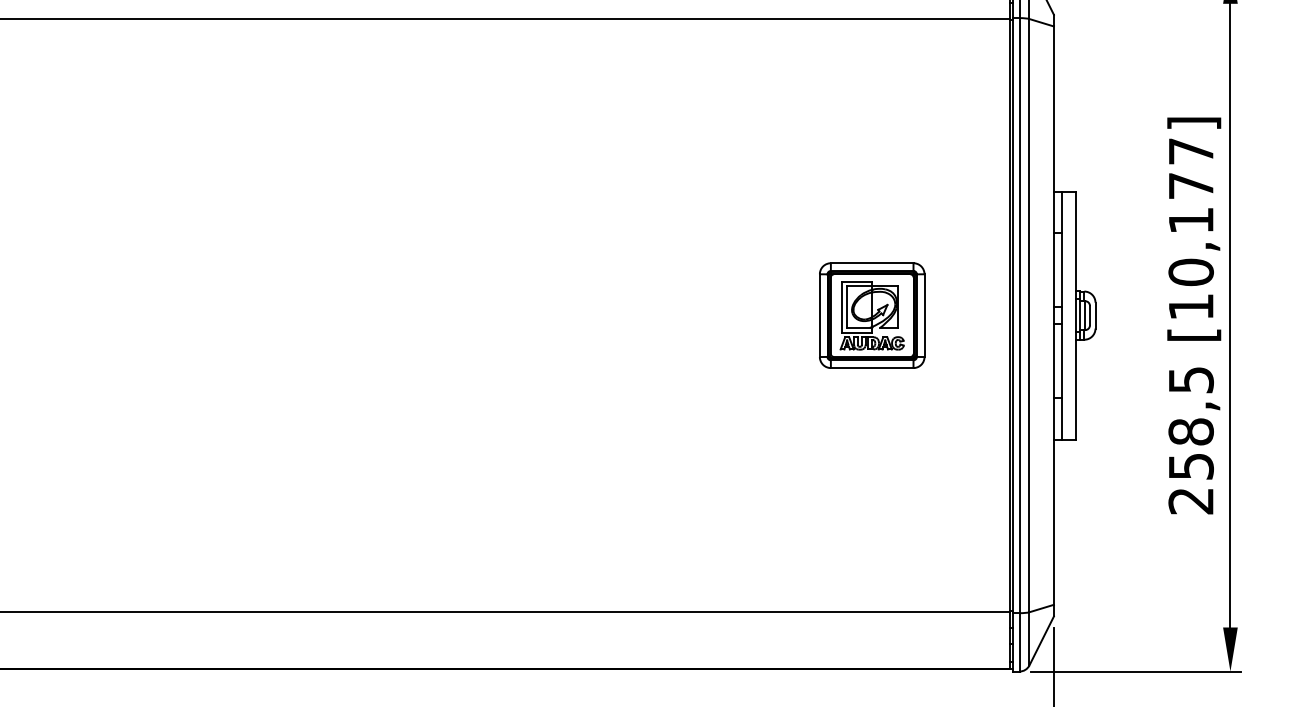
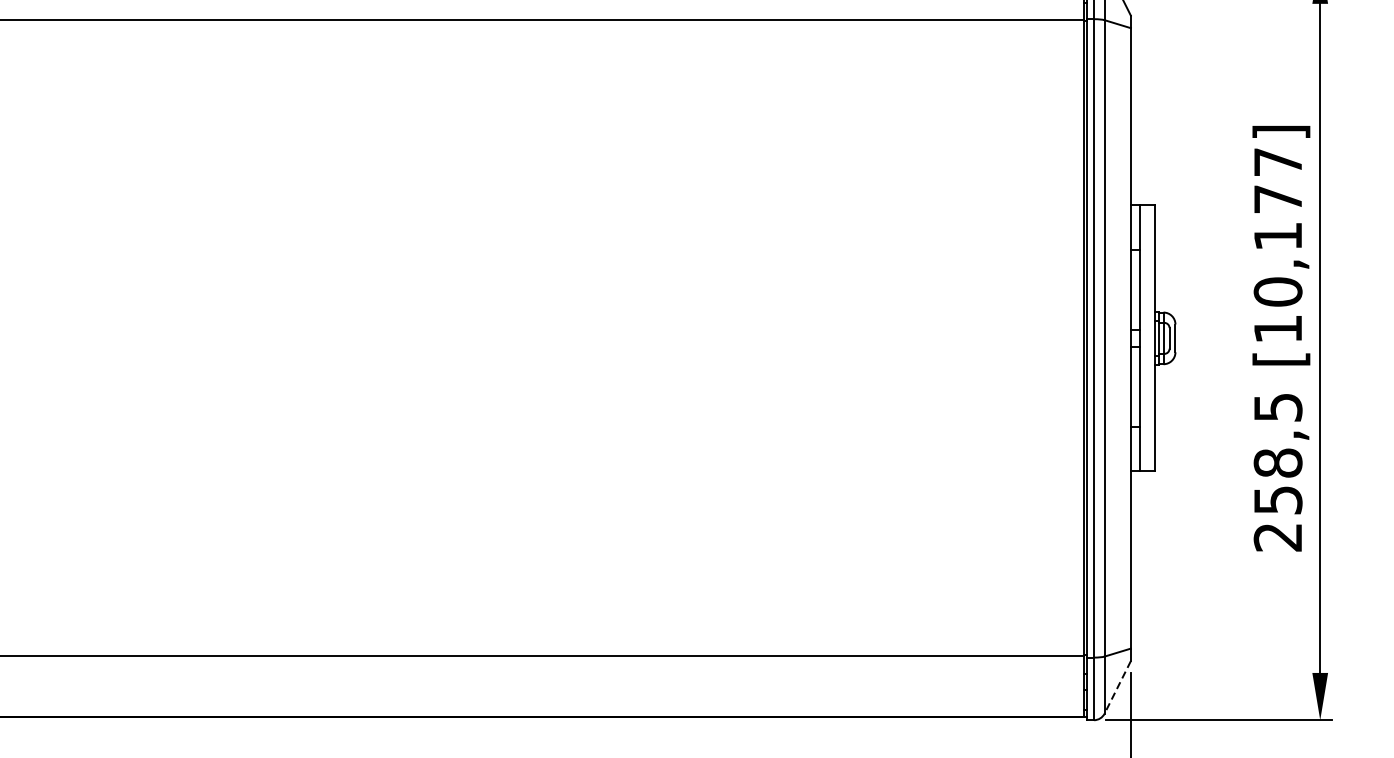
part: (872, 315) -> (936, 338), removed
line: (1041, 641) -> (1117, 687), solid -> dashed

